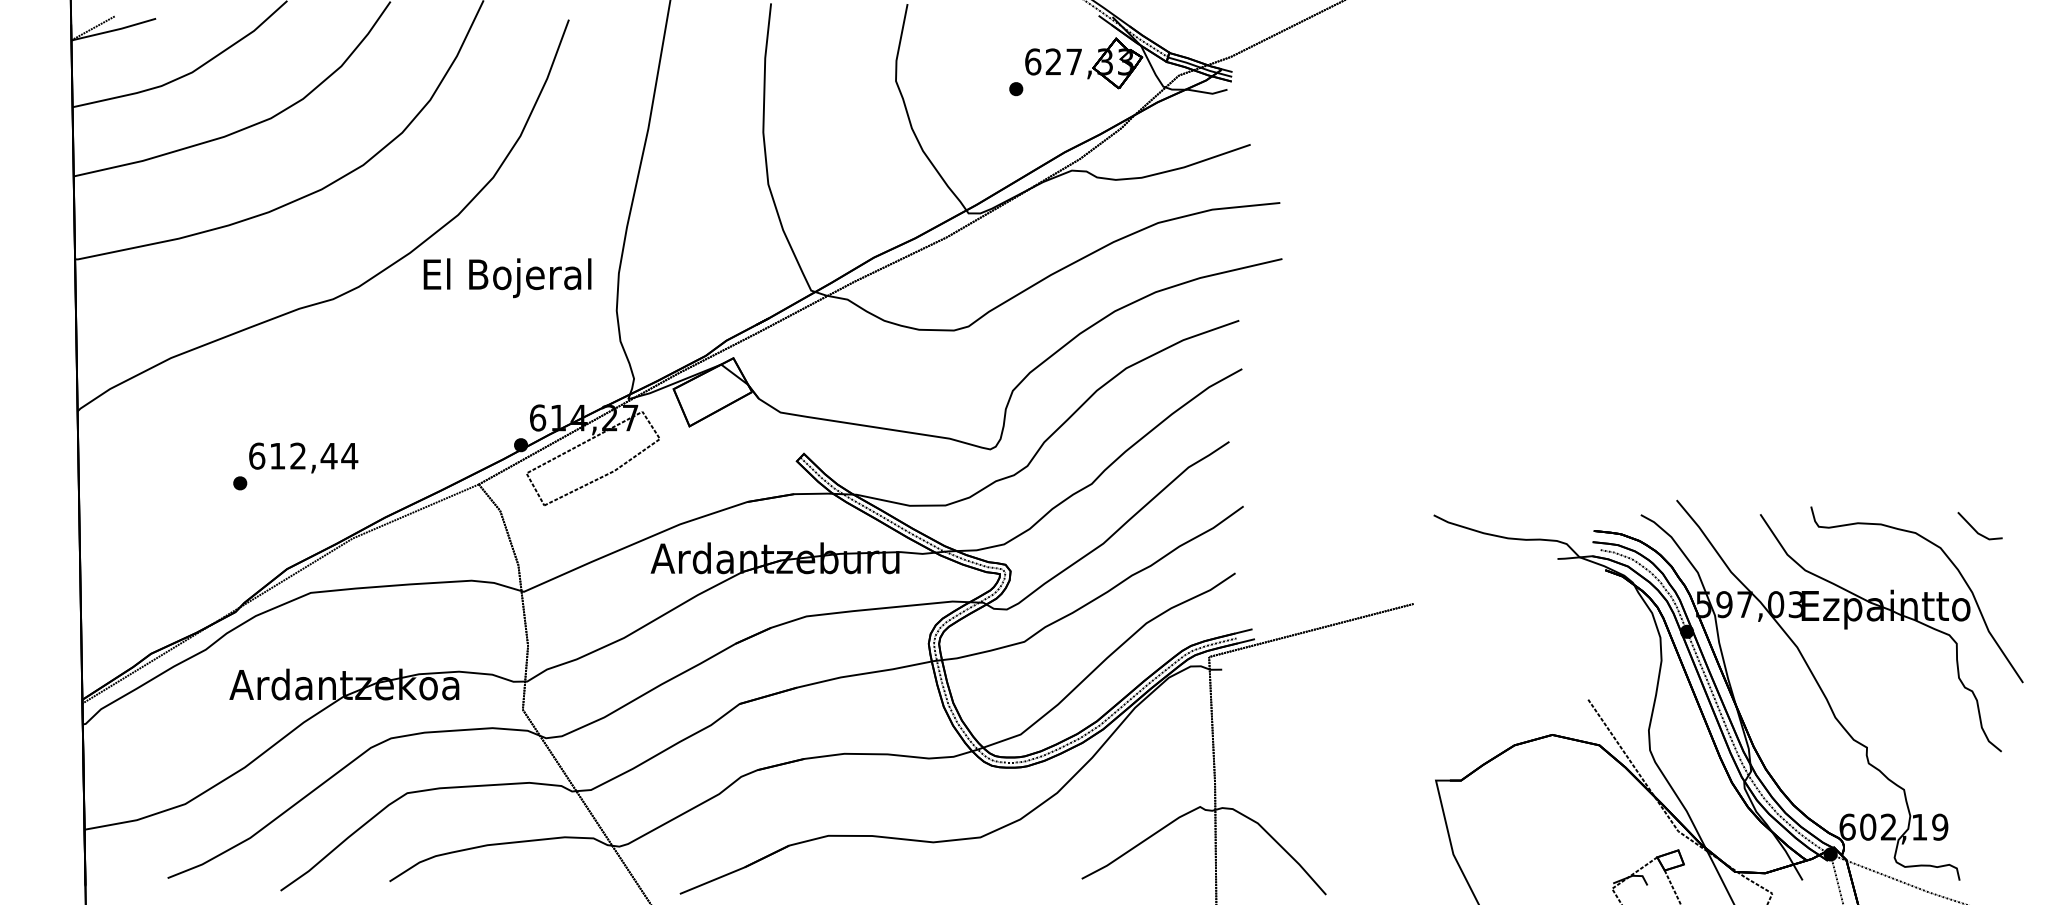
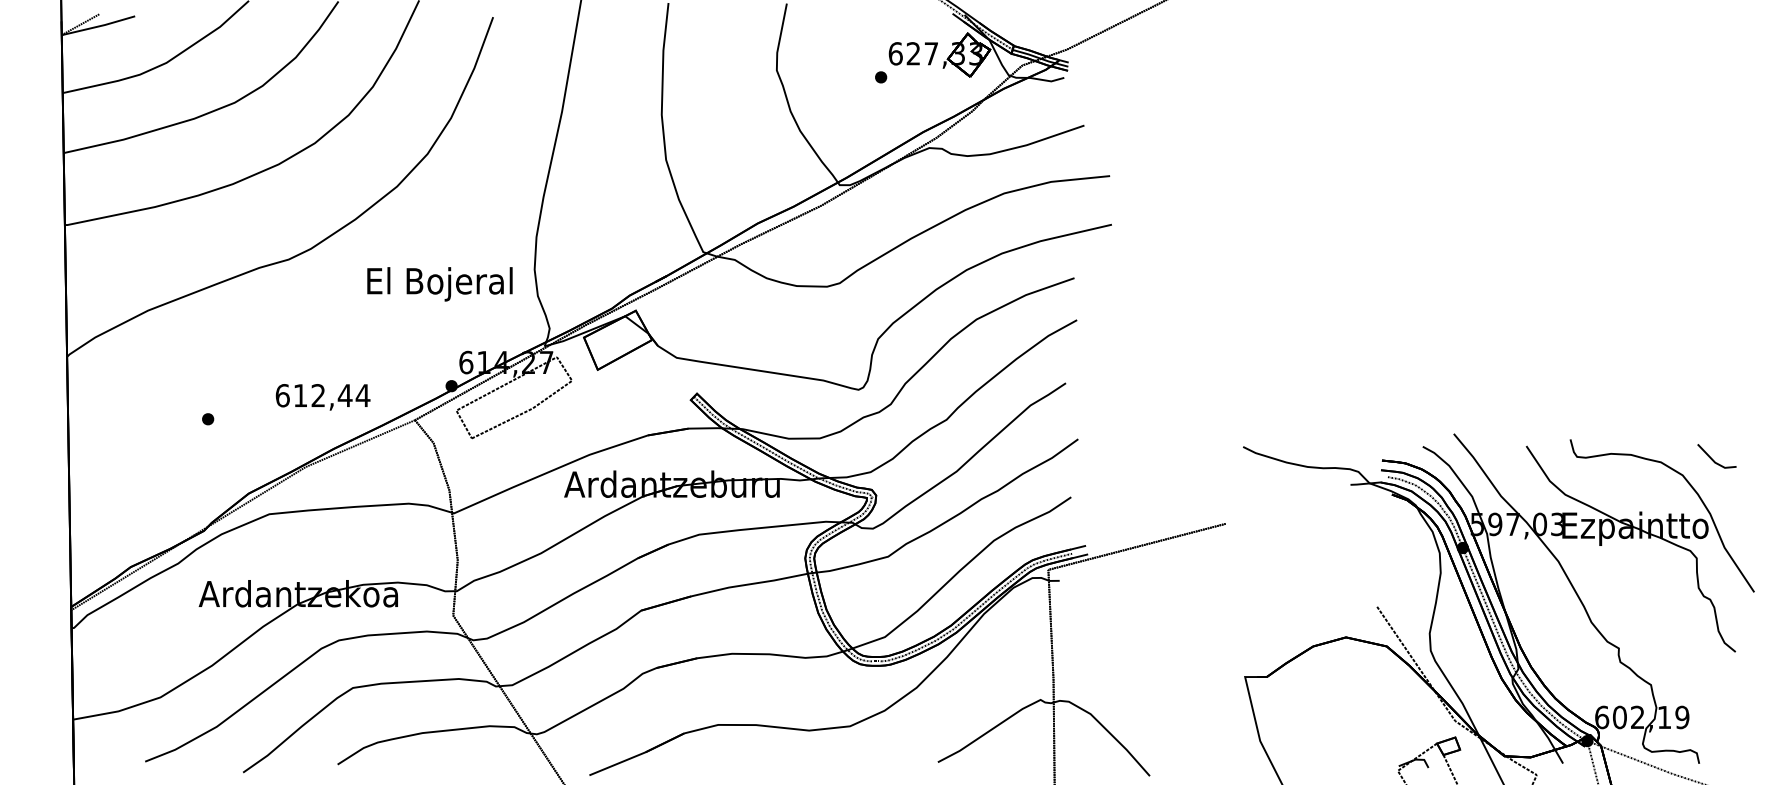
text: (507, 278) -> (439, 284), moved
text: (302, 458) -> (322, 397), moved

